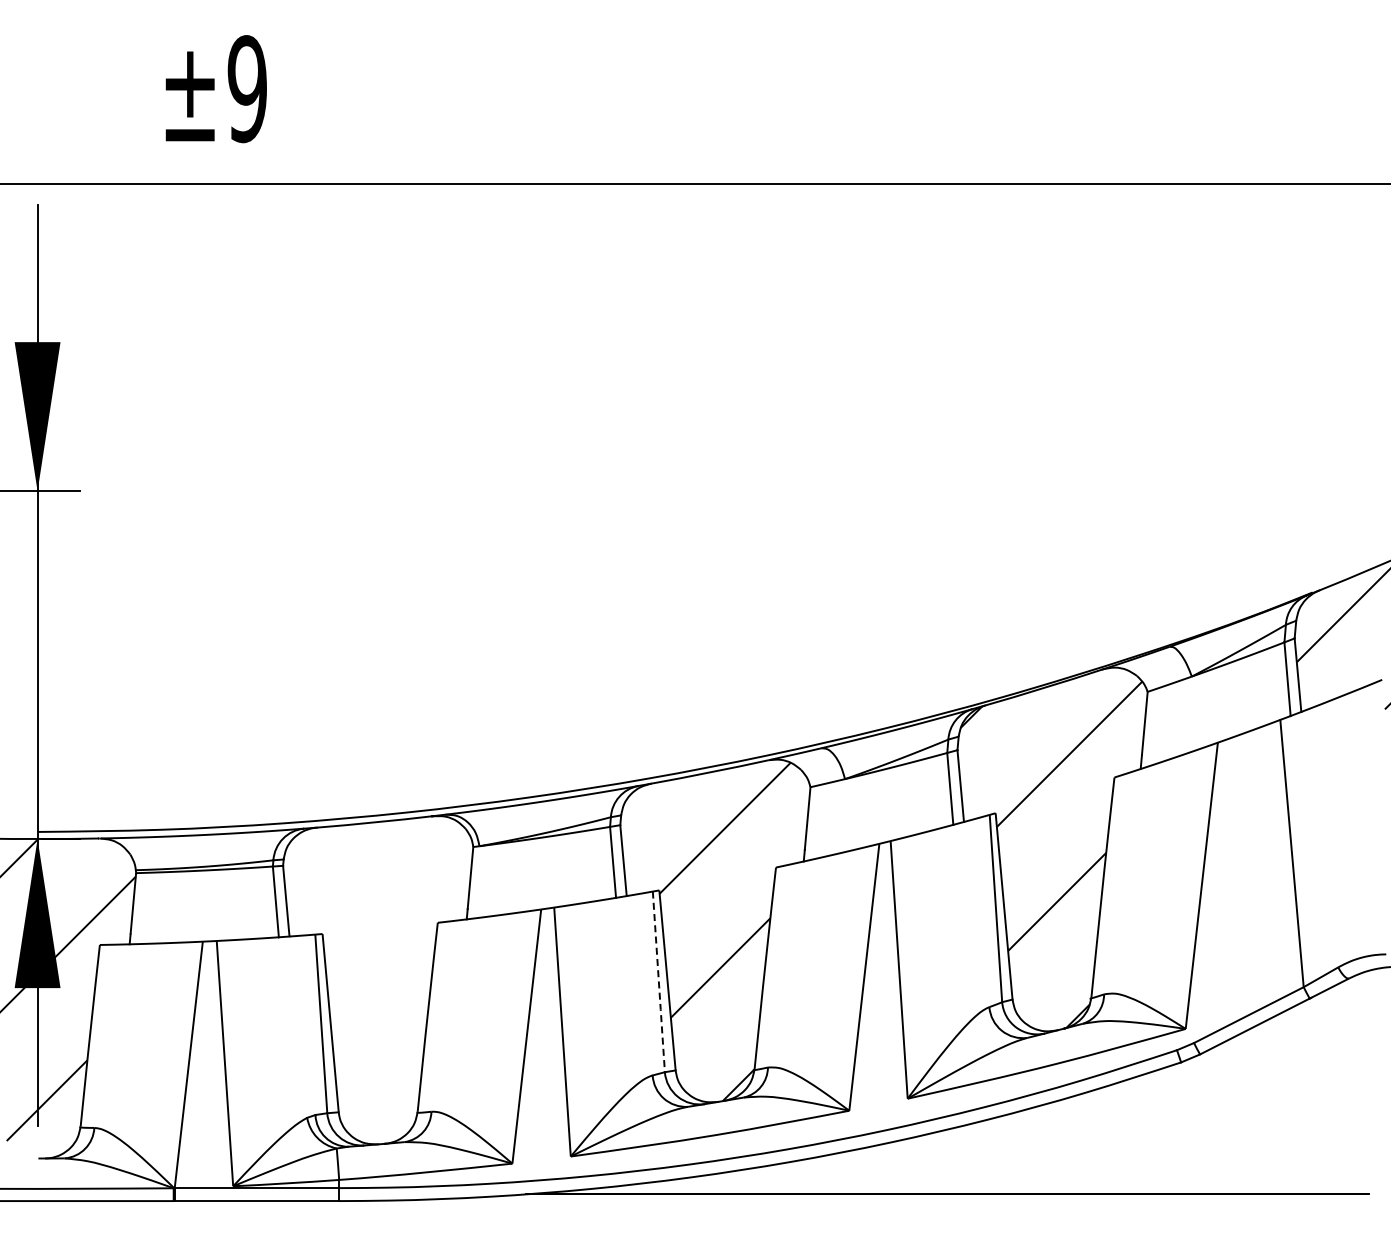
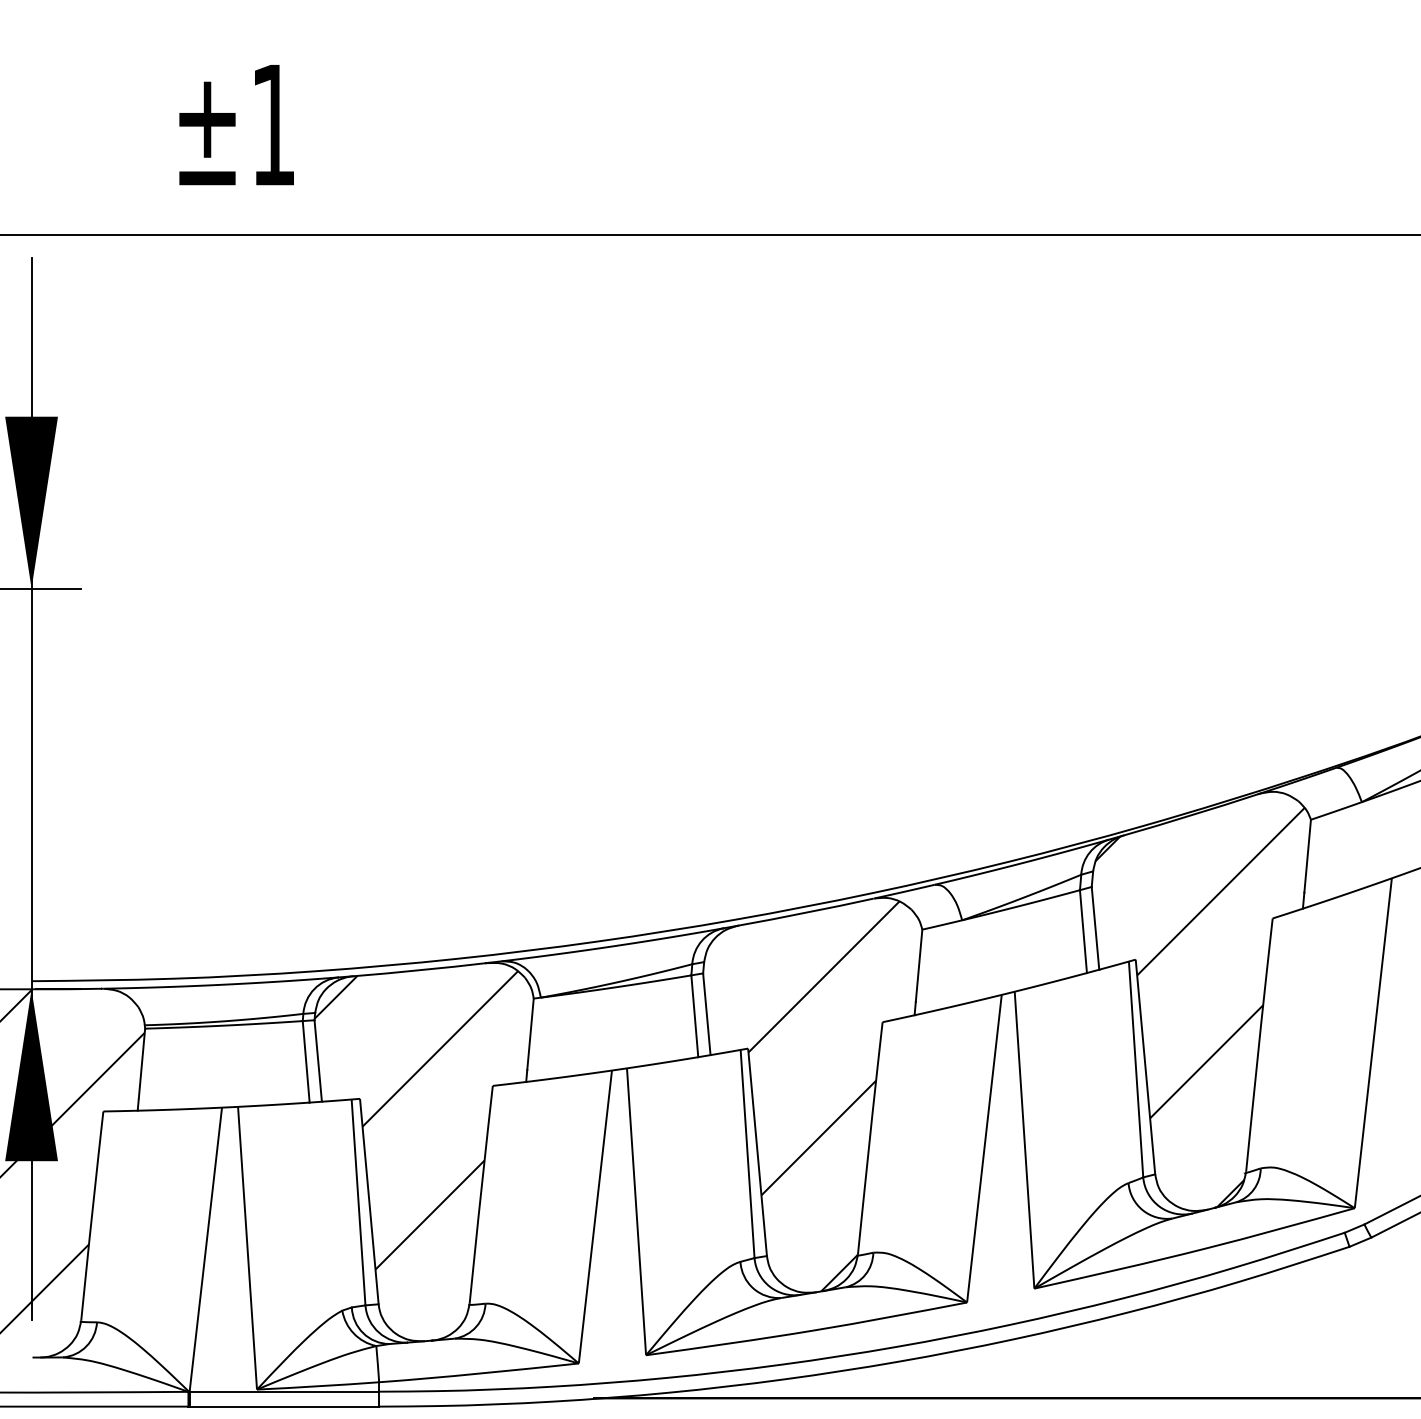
text: (246, 89) -> (272, 125), ±9 -> ±1
hatch: (371, 952) -> (416, 1120), added
line: (658, 982) -> (747, 1154), dashed -> solid

